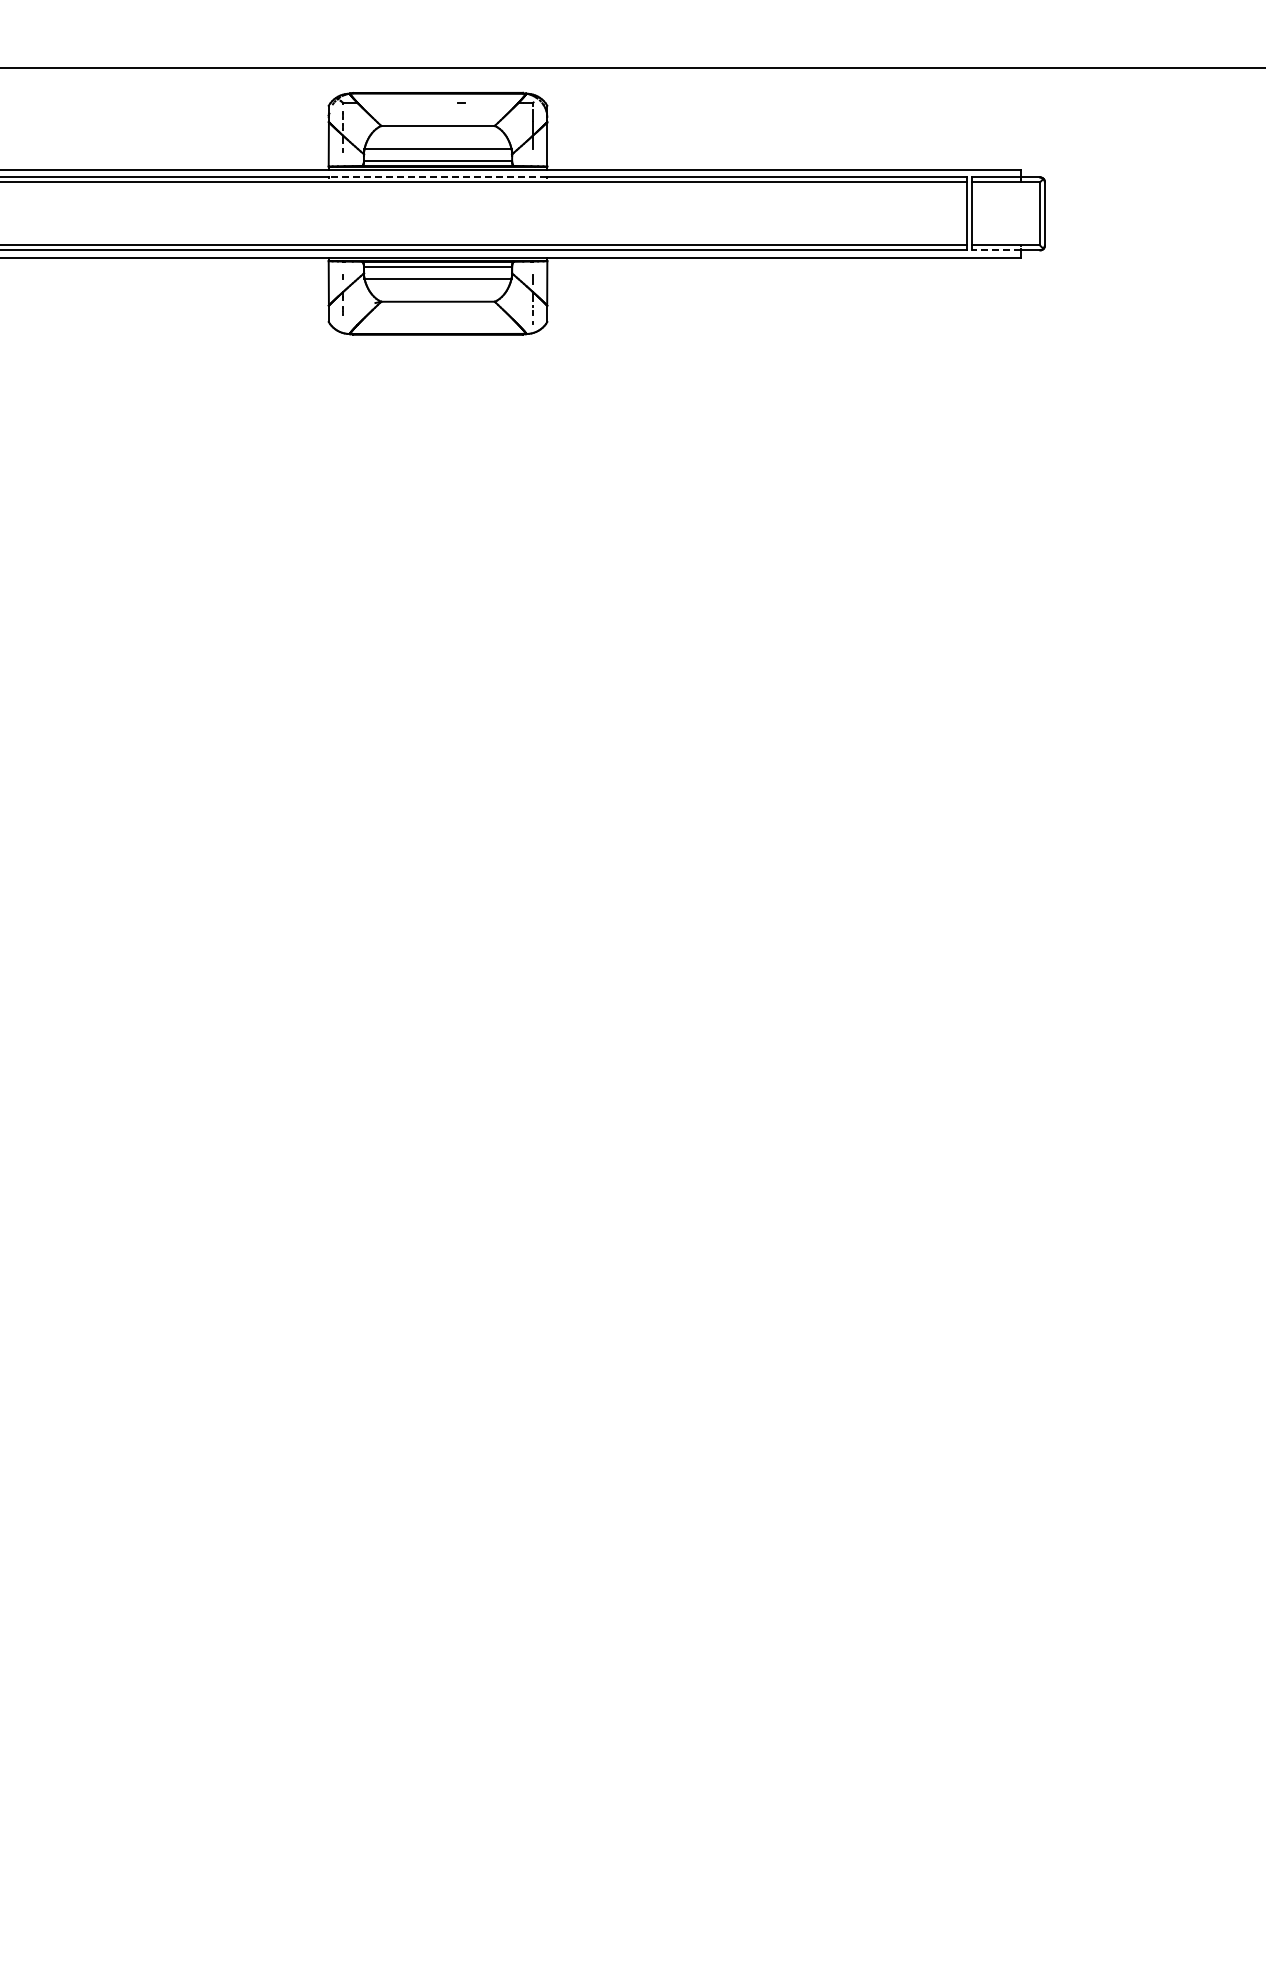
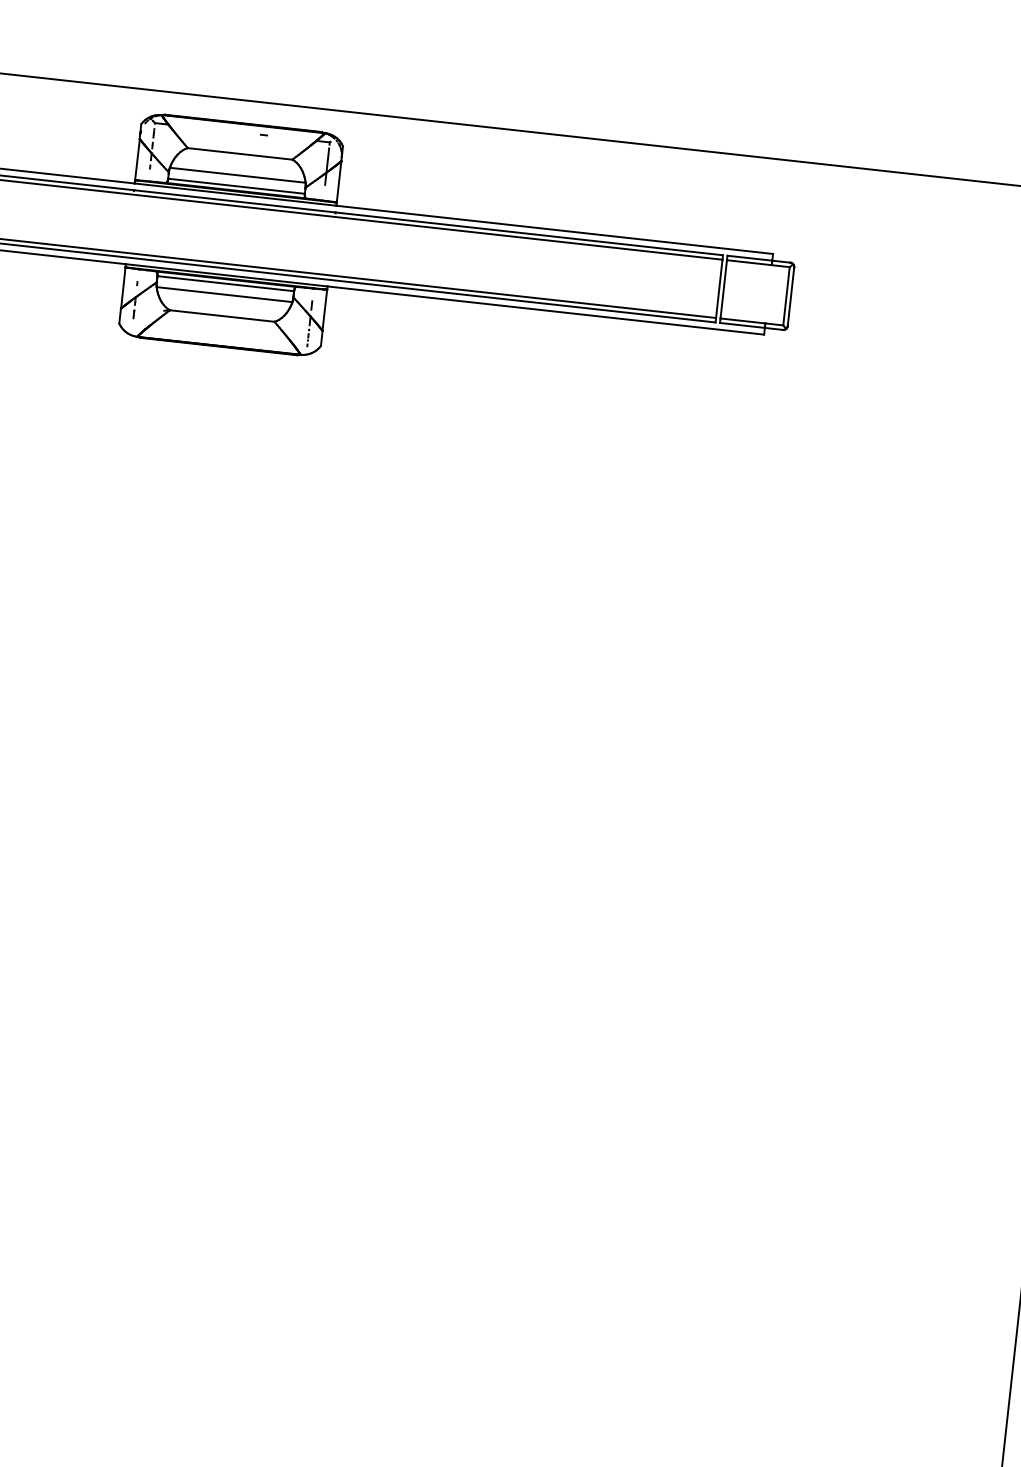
line: (437, 177) -> (234, 201), dashed -> solid
line: (995, 250) -> (741, 325), dashed -> solid

